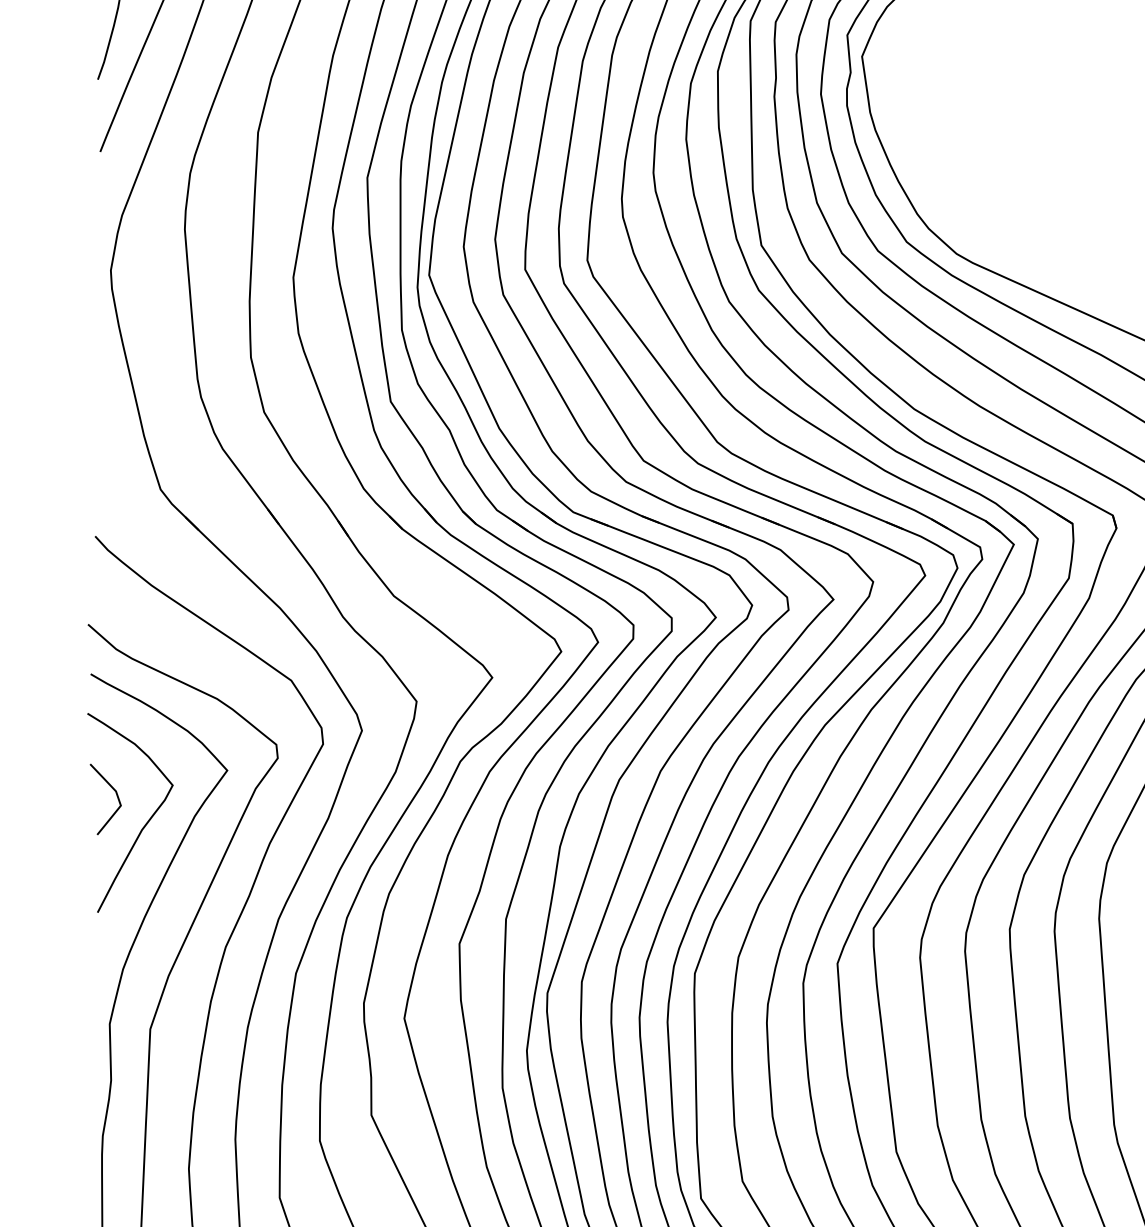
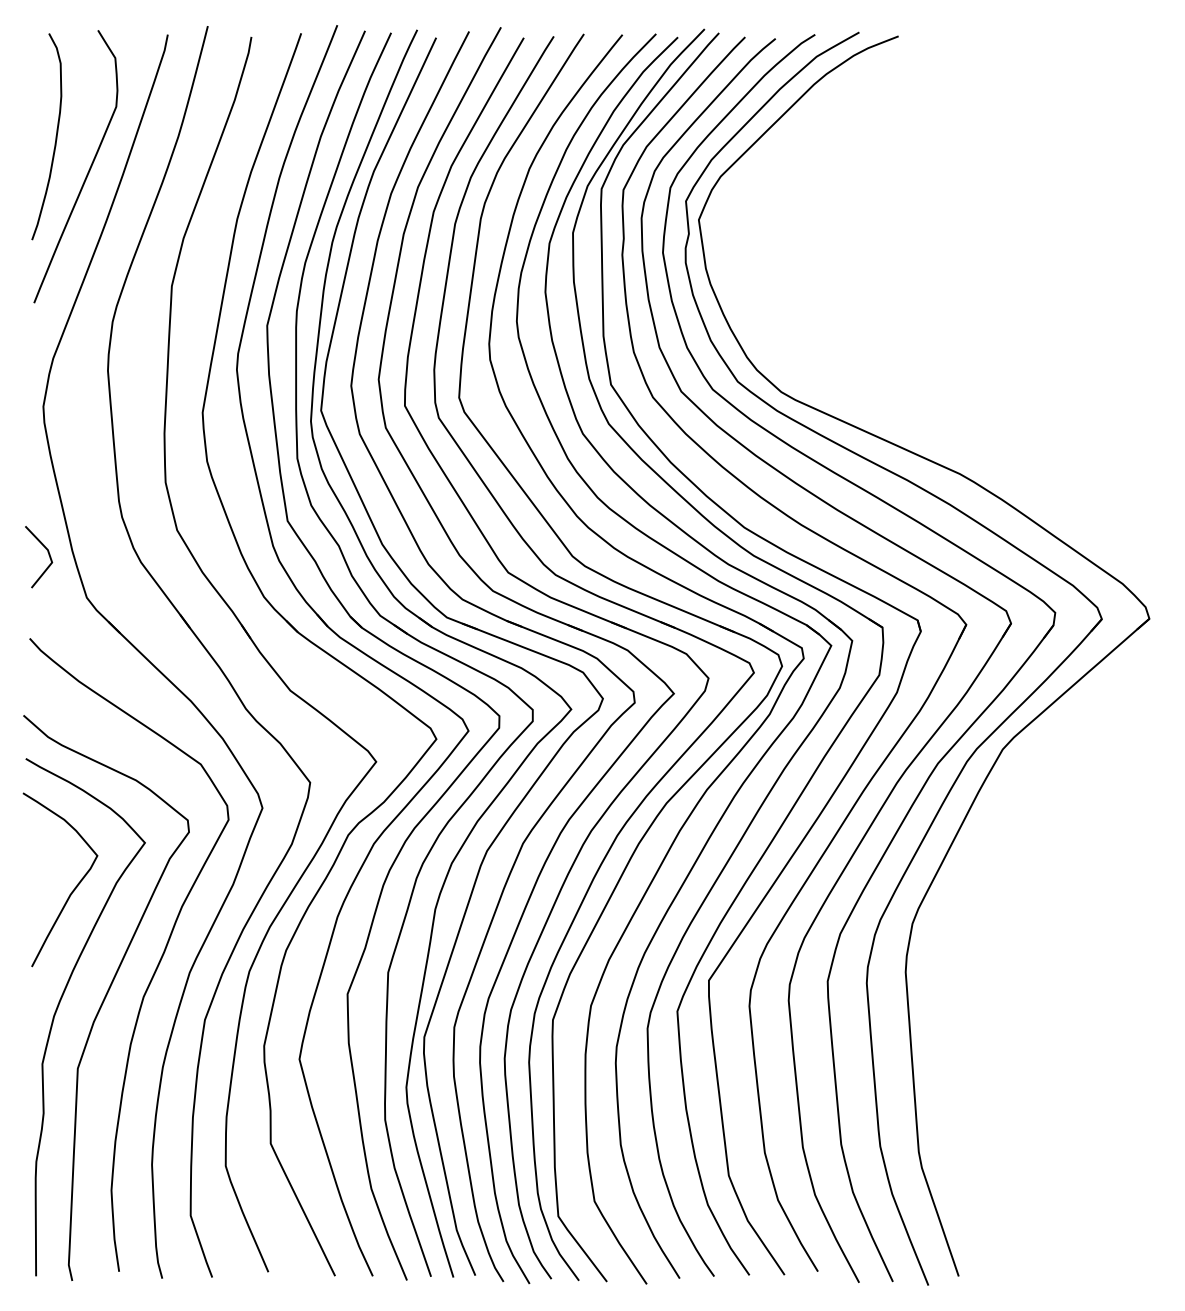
curve: (116, 797) -> (48, 555), moved

